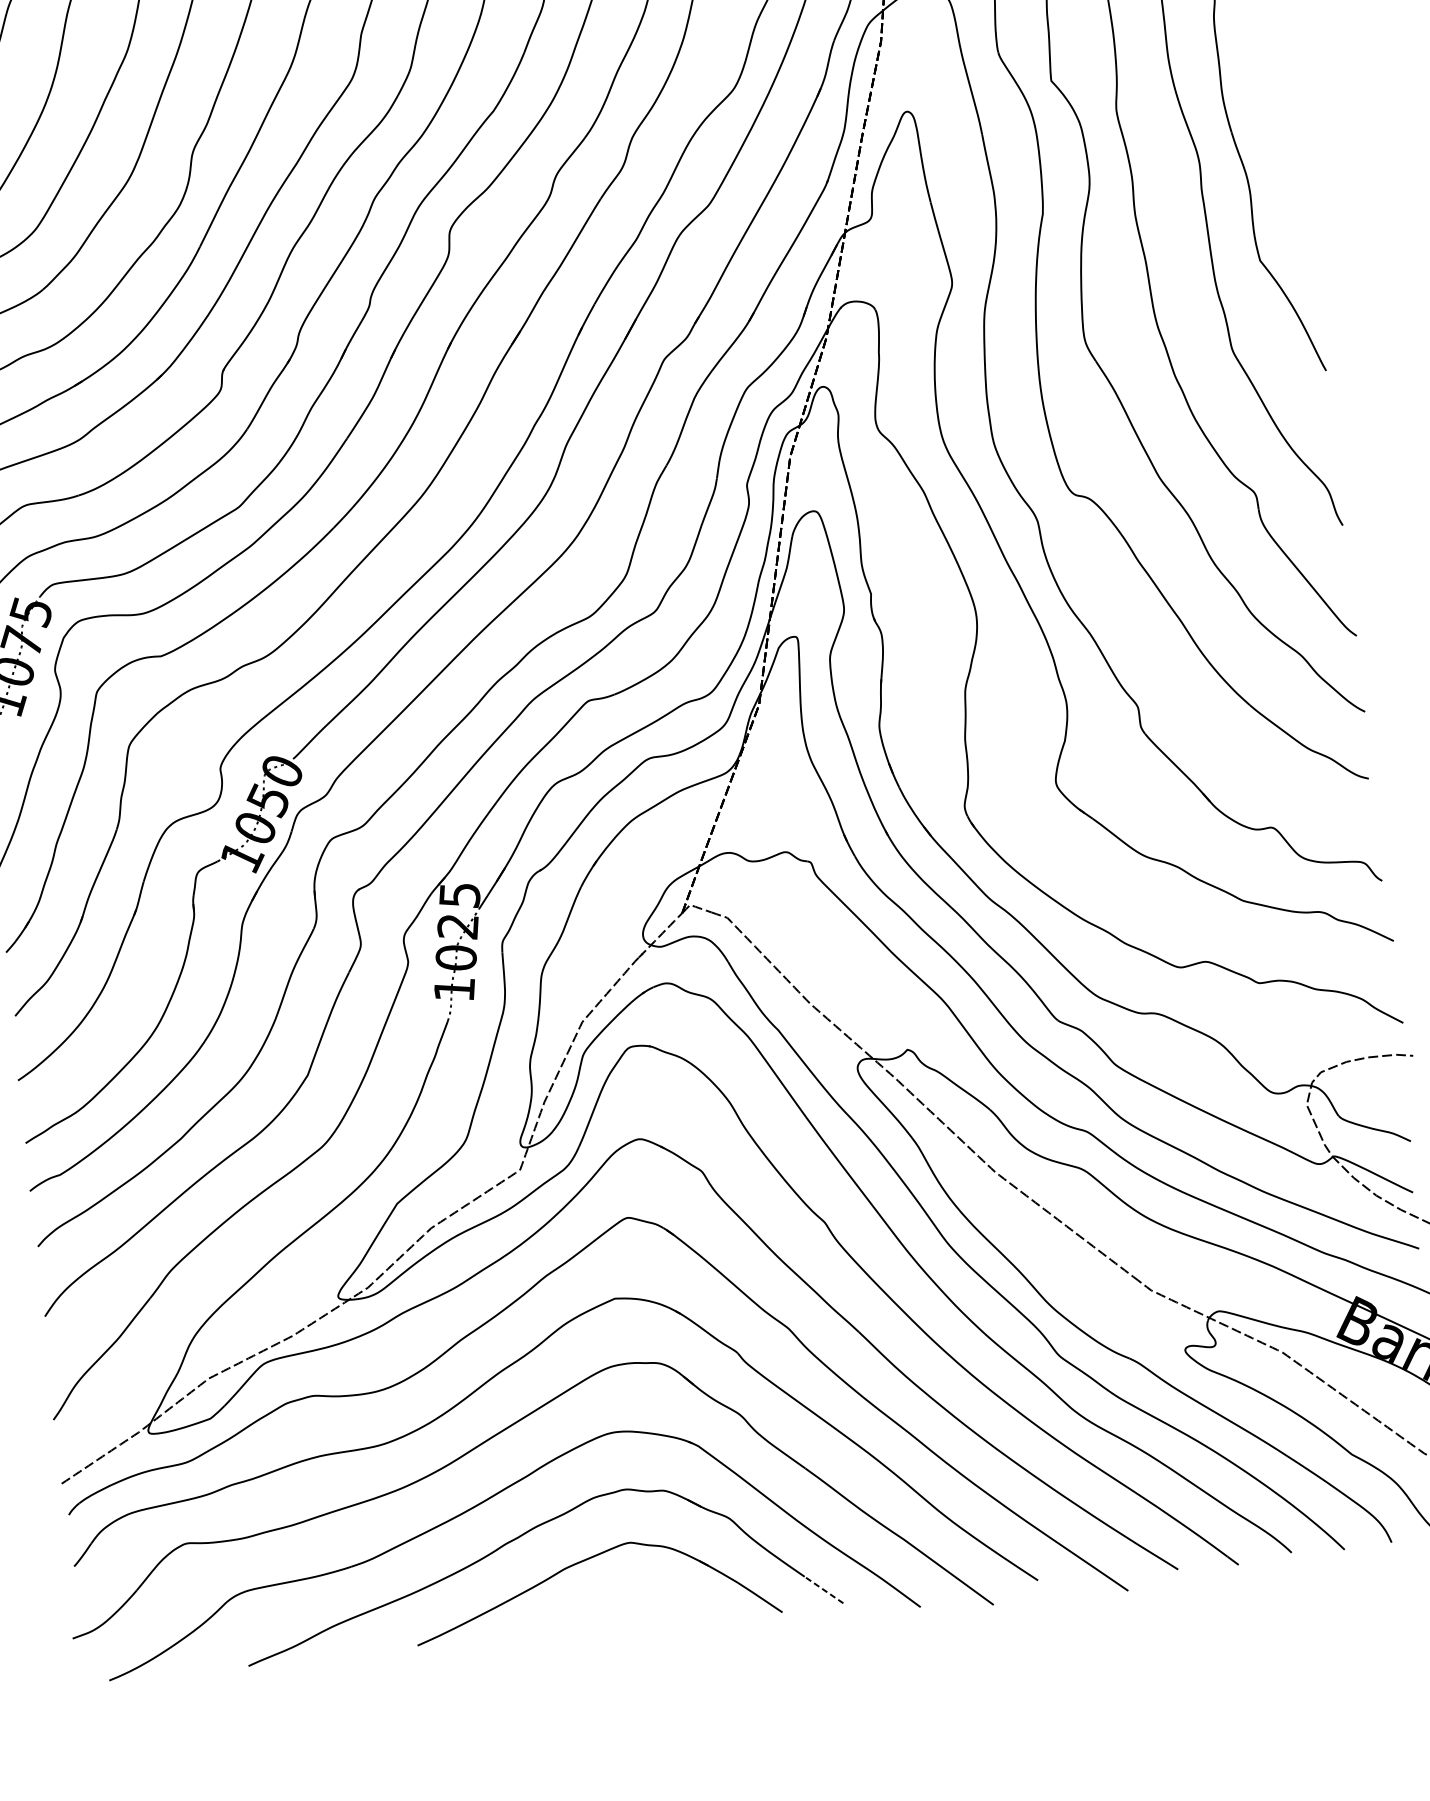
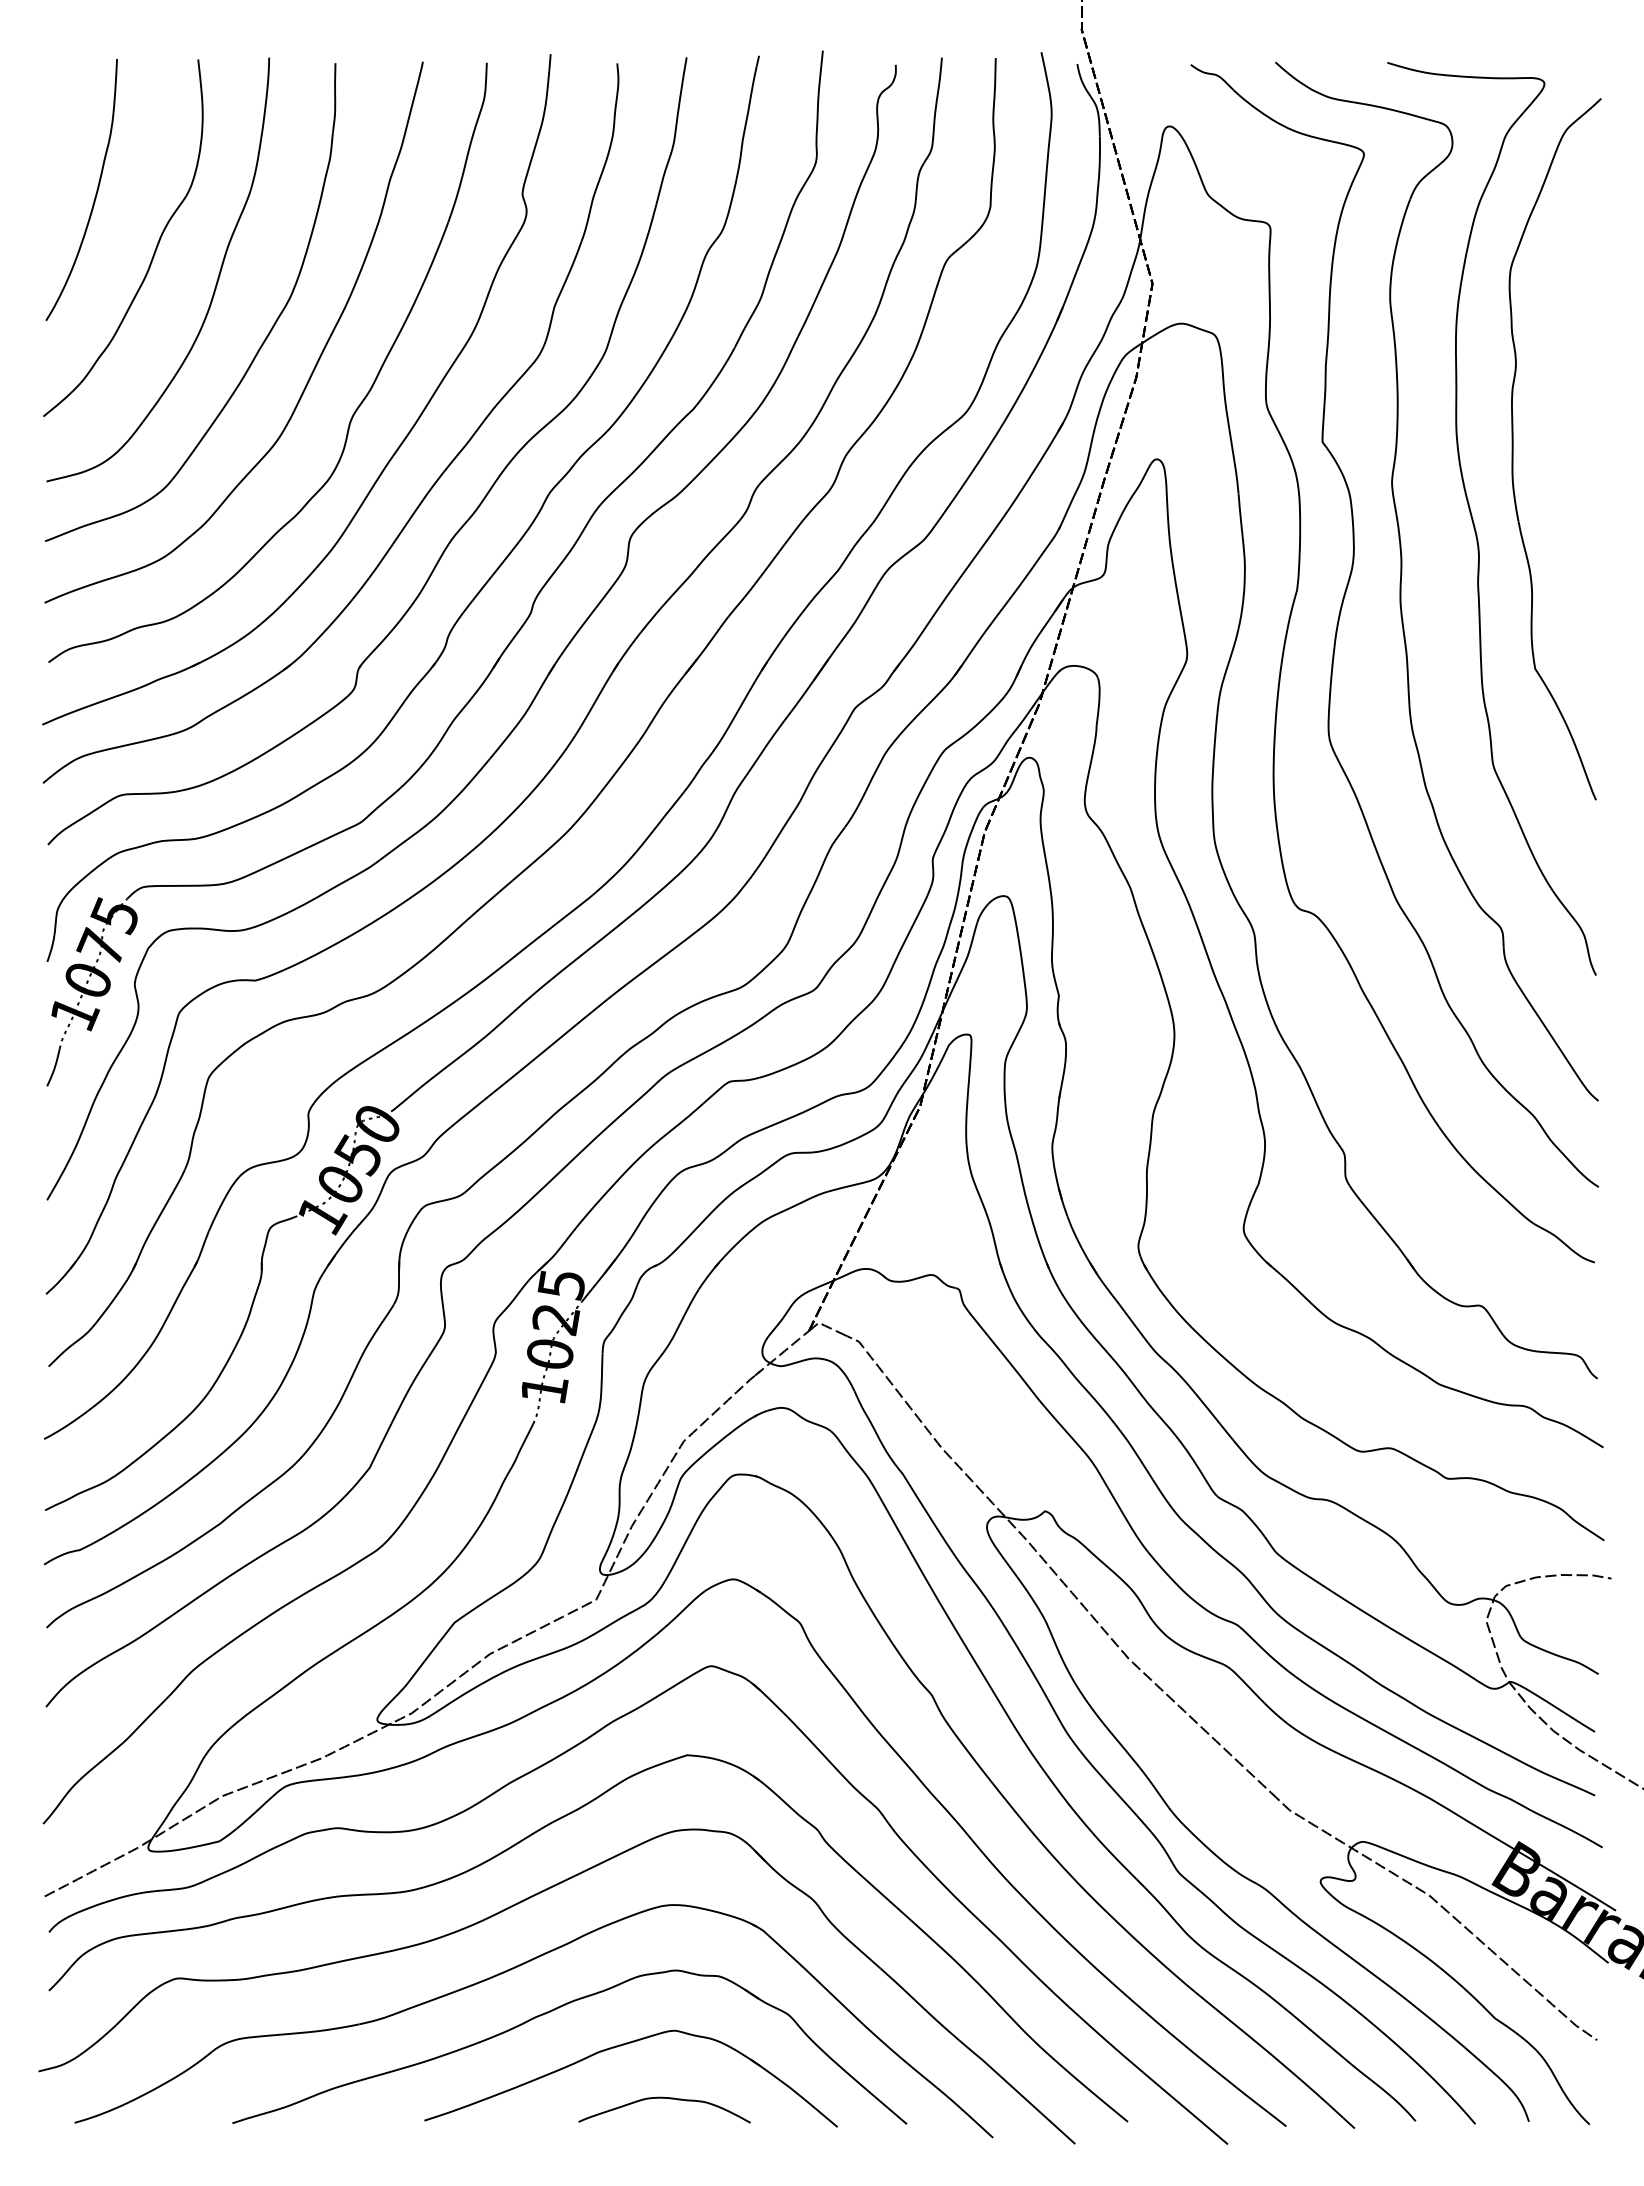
line: (823, 1589) -> (886, 2106), dashed -> solid
curve: (627, 1603) -> (664, 2098), added

